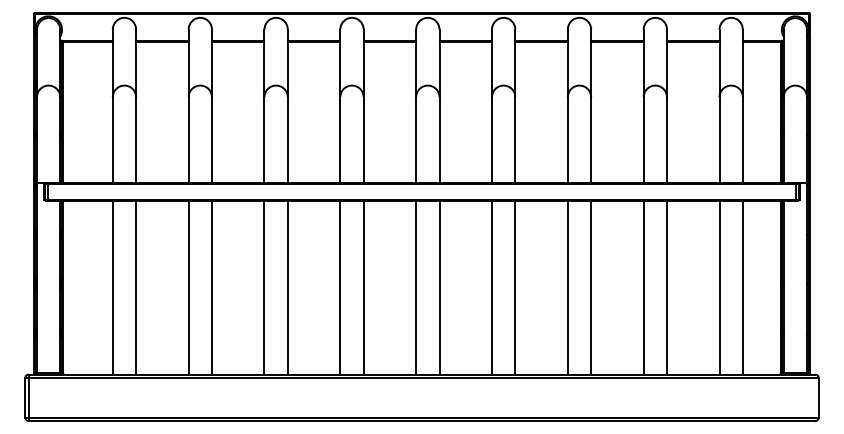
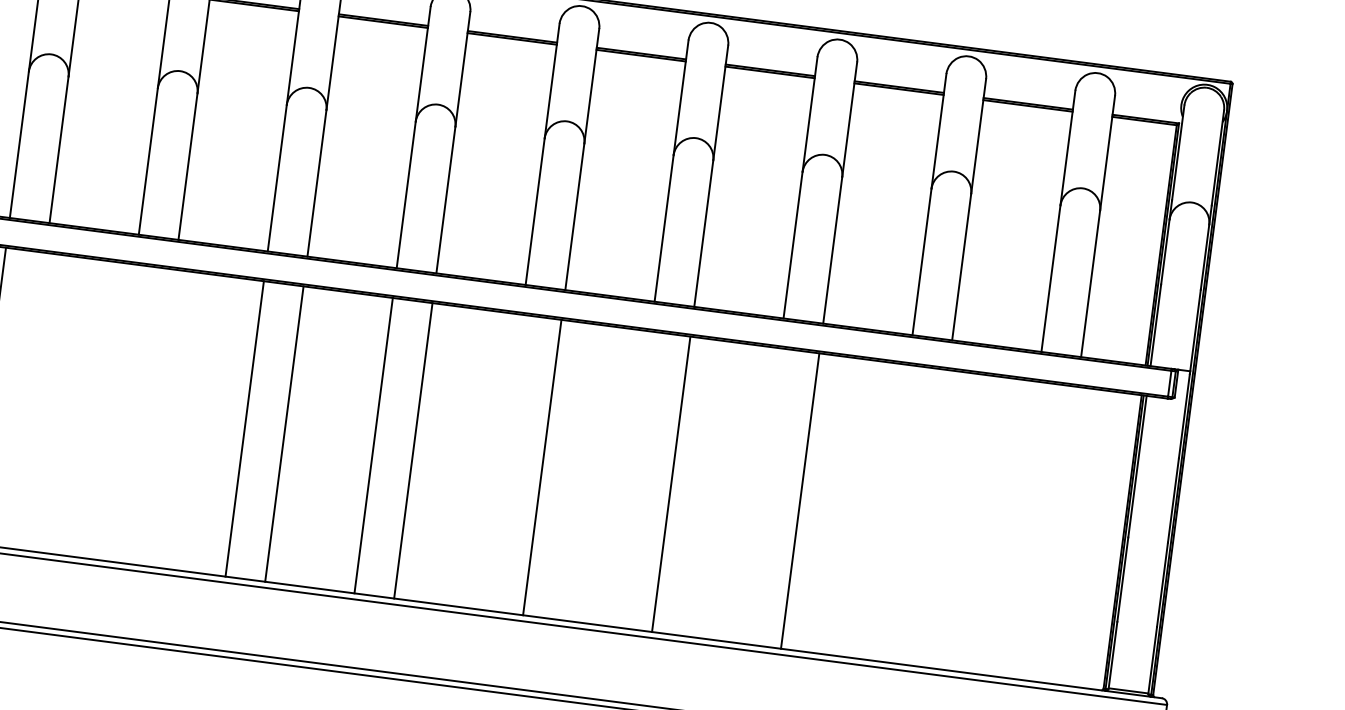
line: (136, 287) -> (27, 400), removed
line: (188, 287) -> (115, 411), removed
line: (211, 287) -> (154, 416), removed
line: (416, 287) -> (503, 462), removed
line: (492, 287) -> (632, 478), removed
line: (567, 287) -> (759, 495), removed
line: (643, 287) -> (889, 512), removed
line: (667, 287) -> (930, 517), removed
line: (719, 287) -> (1018, 529), removed
line: (742, 287) -> (1057, 534), removed

